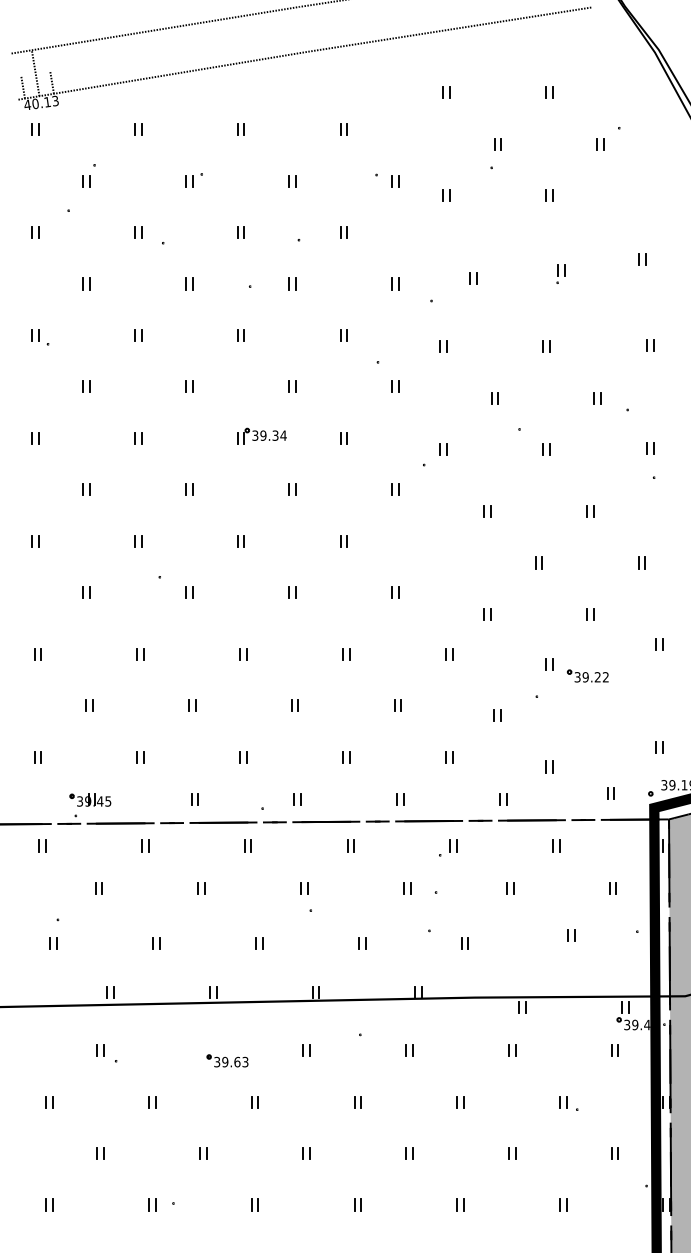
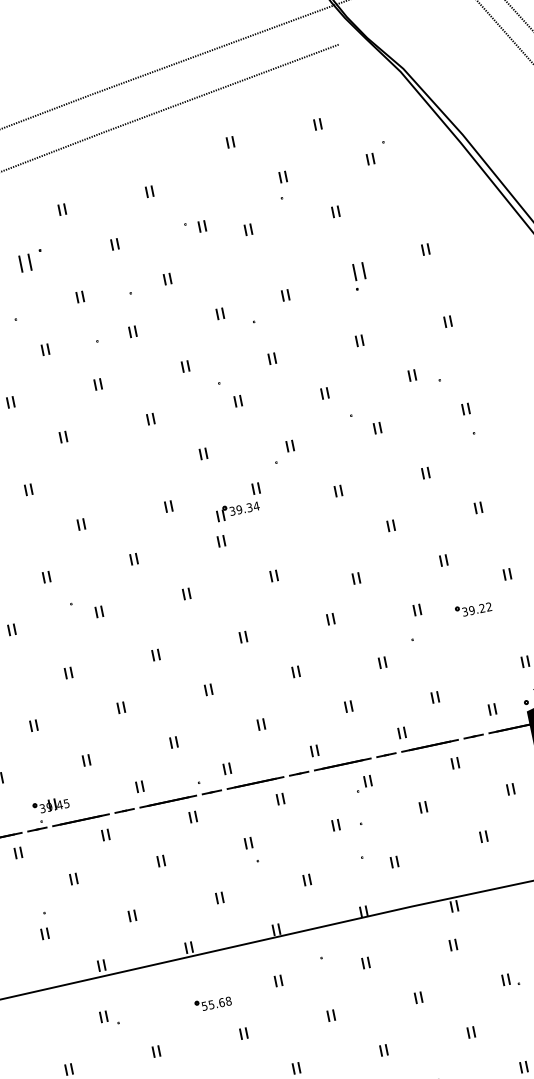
part: (193, 180) -> (30, 261), size x1.6
part: (560, 273) -> (358, 276), size x1.6
part: (261, 435) -> (237, 509), moved
part: (587, 675) -> (473, 608), moved
text: (231, 1061) -> (216, 1003), 39.63 -> 55.68

